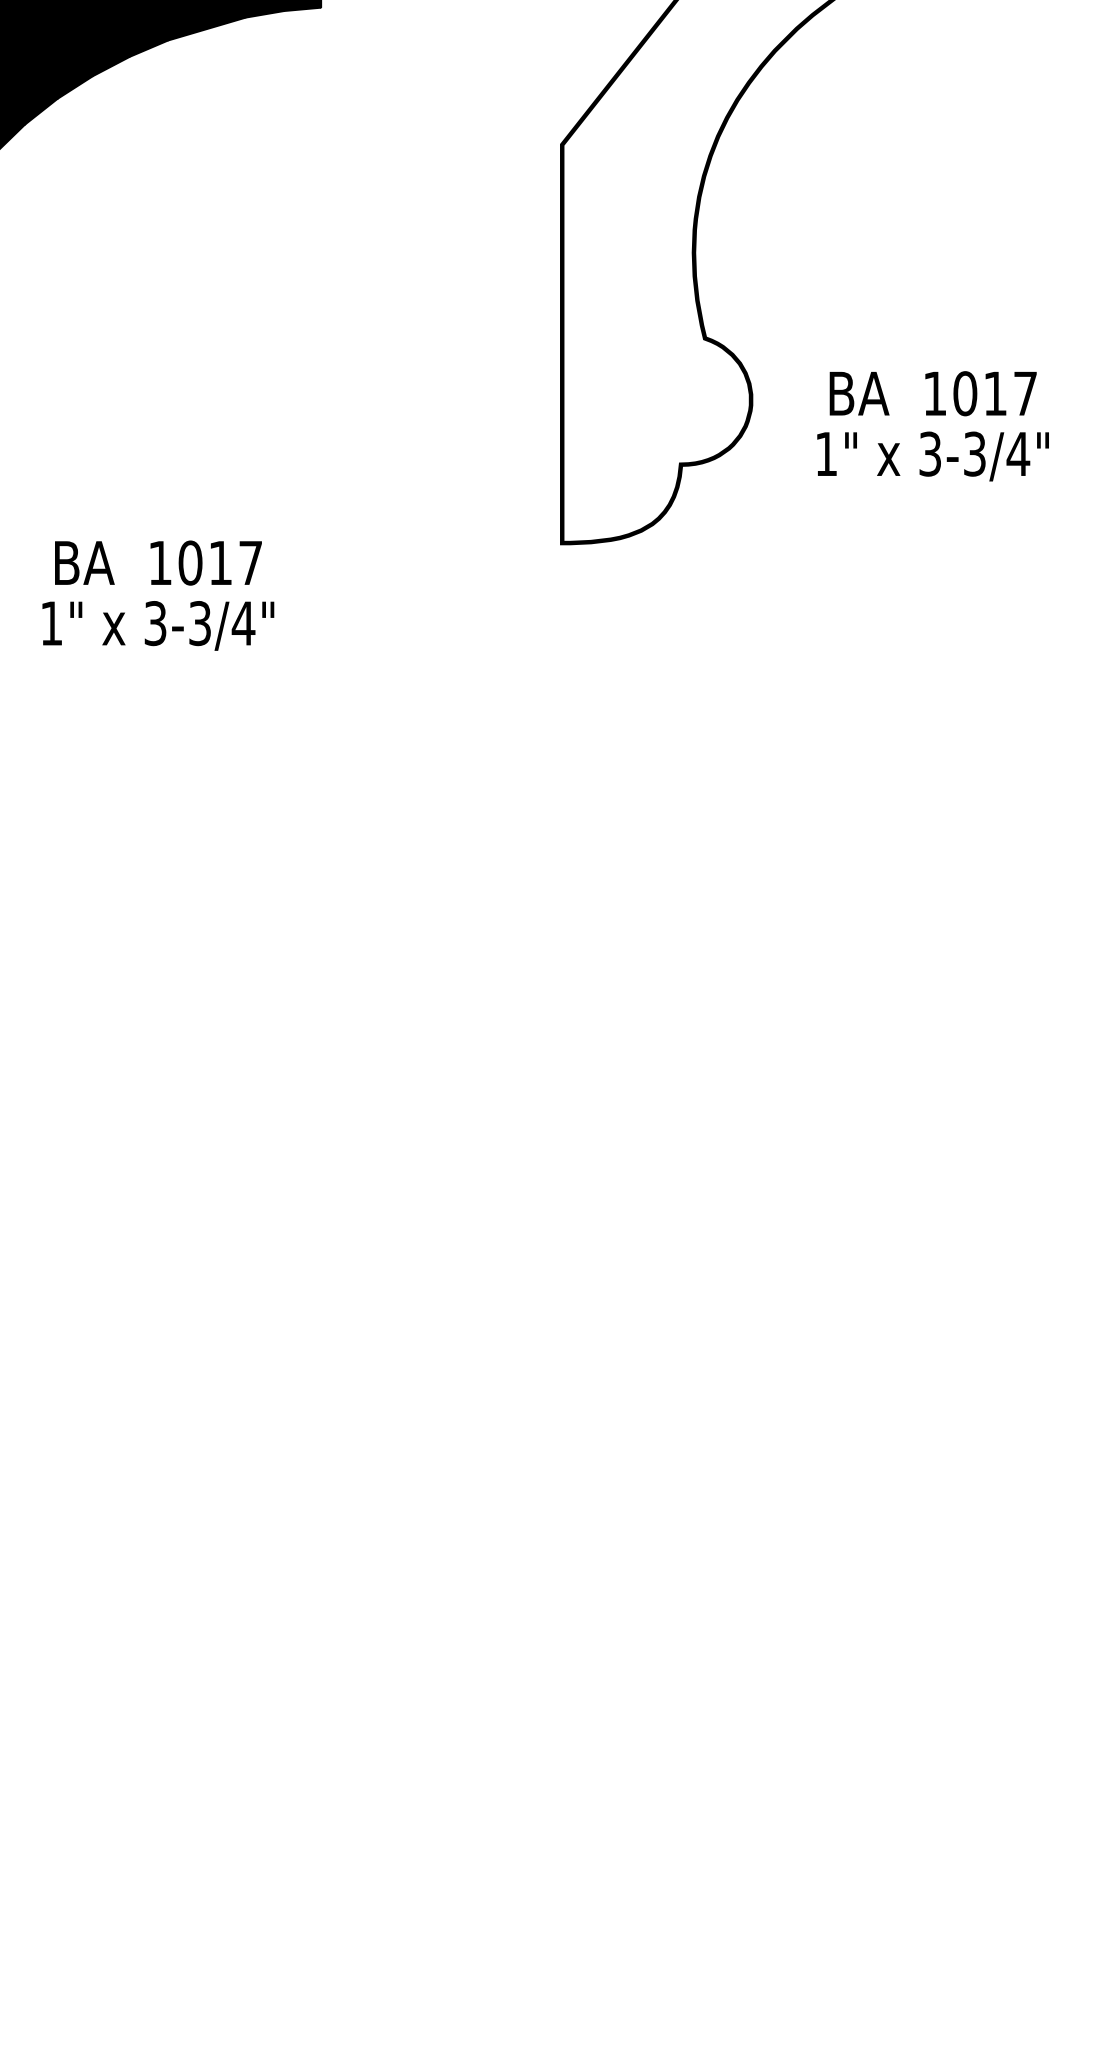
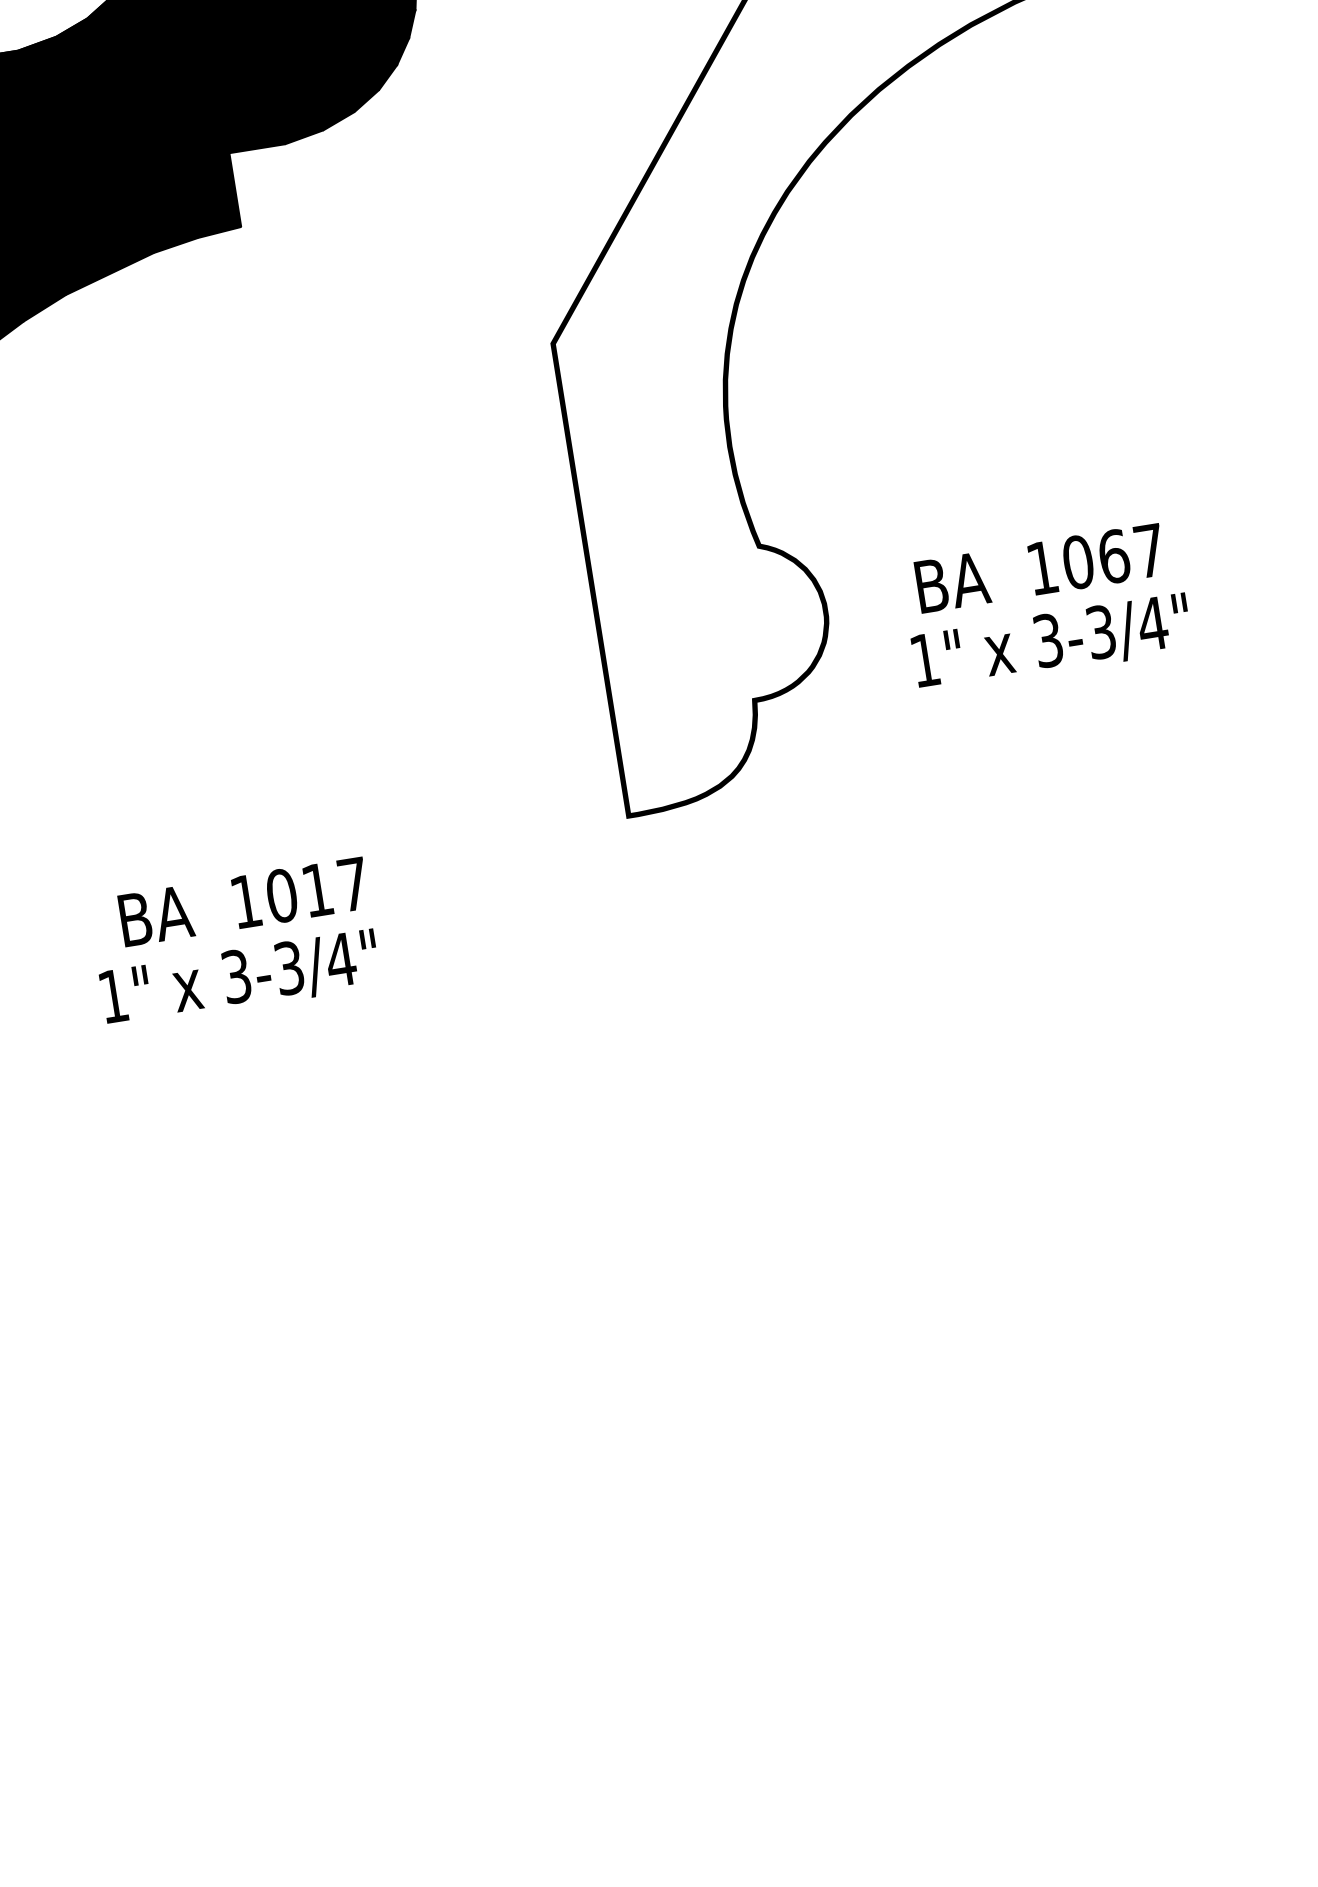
text: (995, 393) -> (1114, 556), 1017 -> 1067
text: (158, 562) -> (243, 901), moved
text: (158, 625) -> (240, 978), moved

